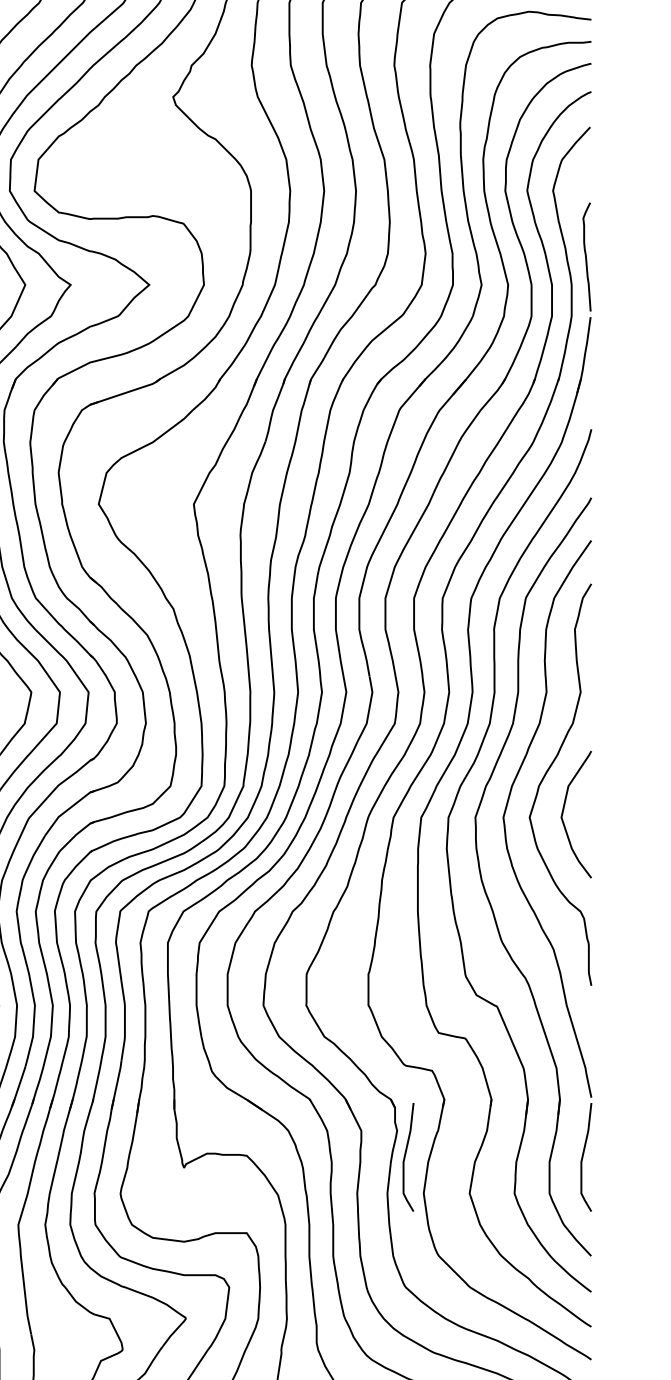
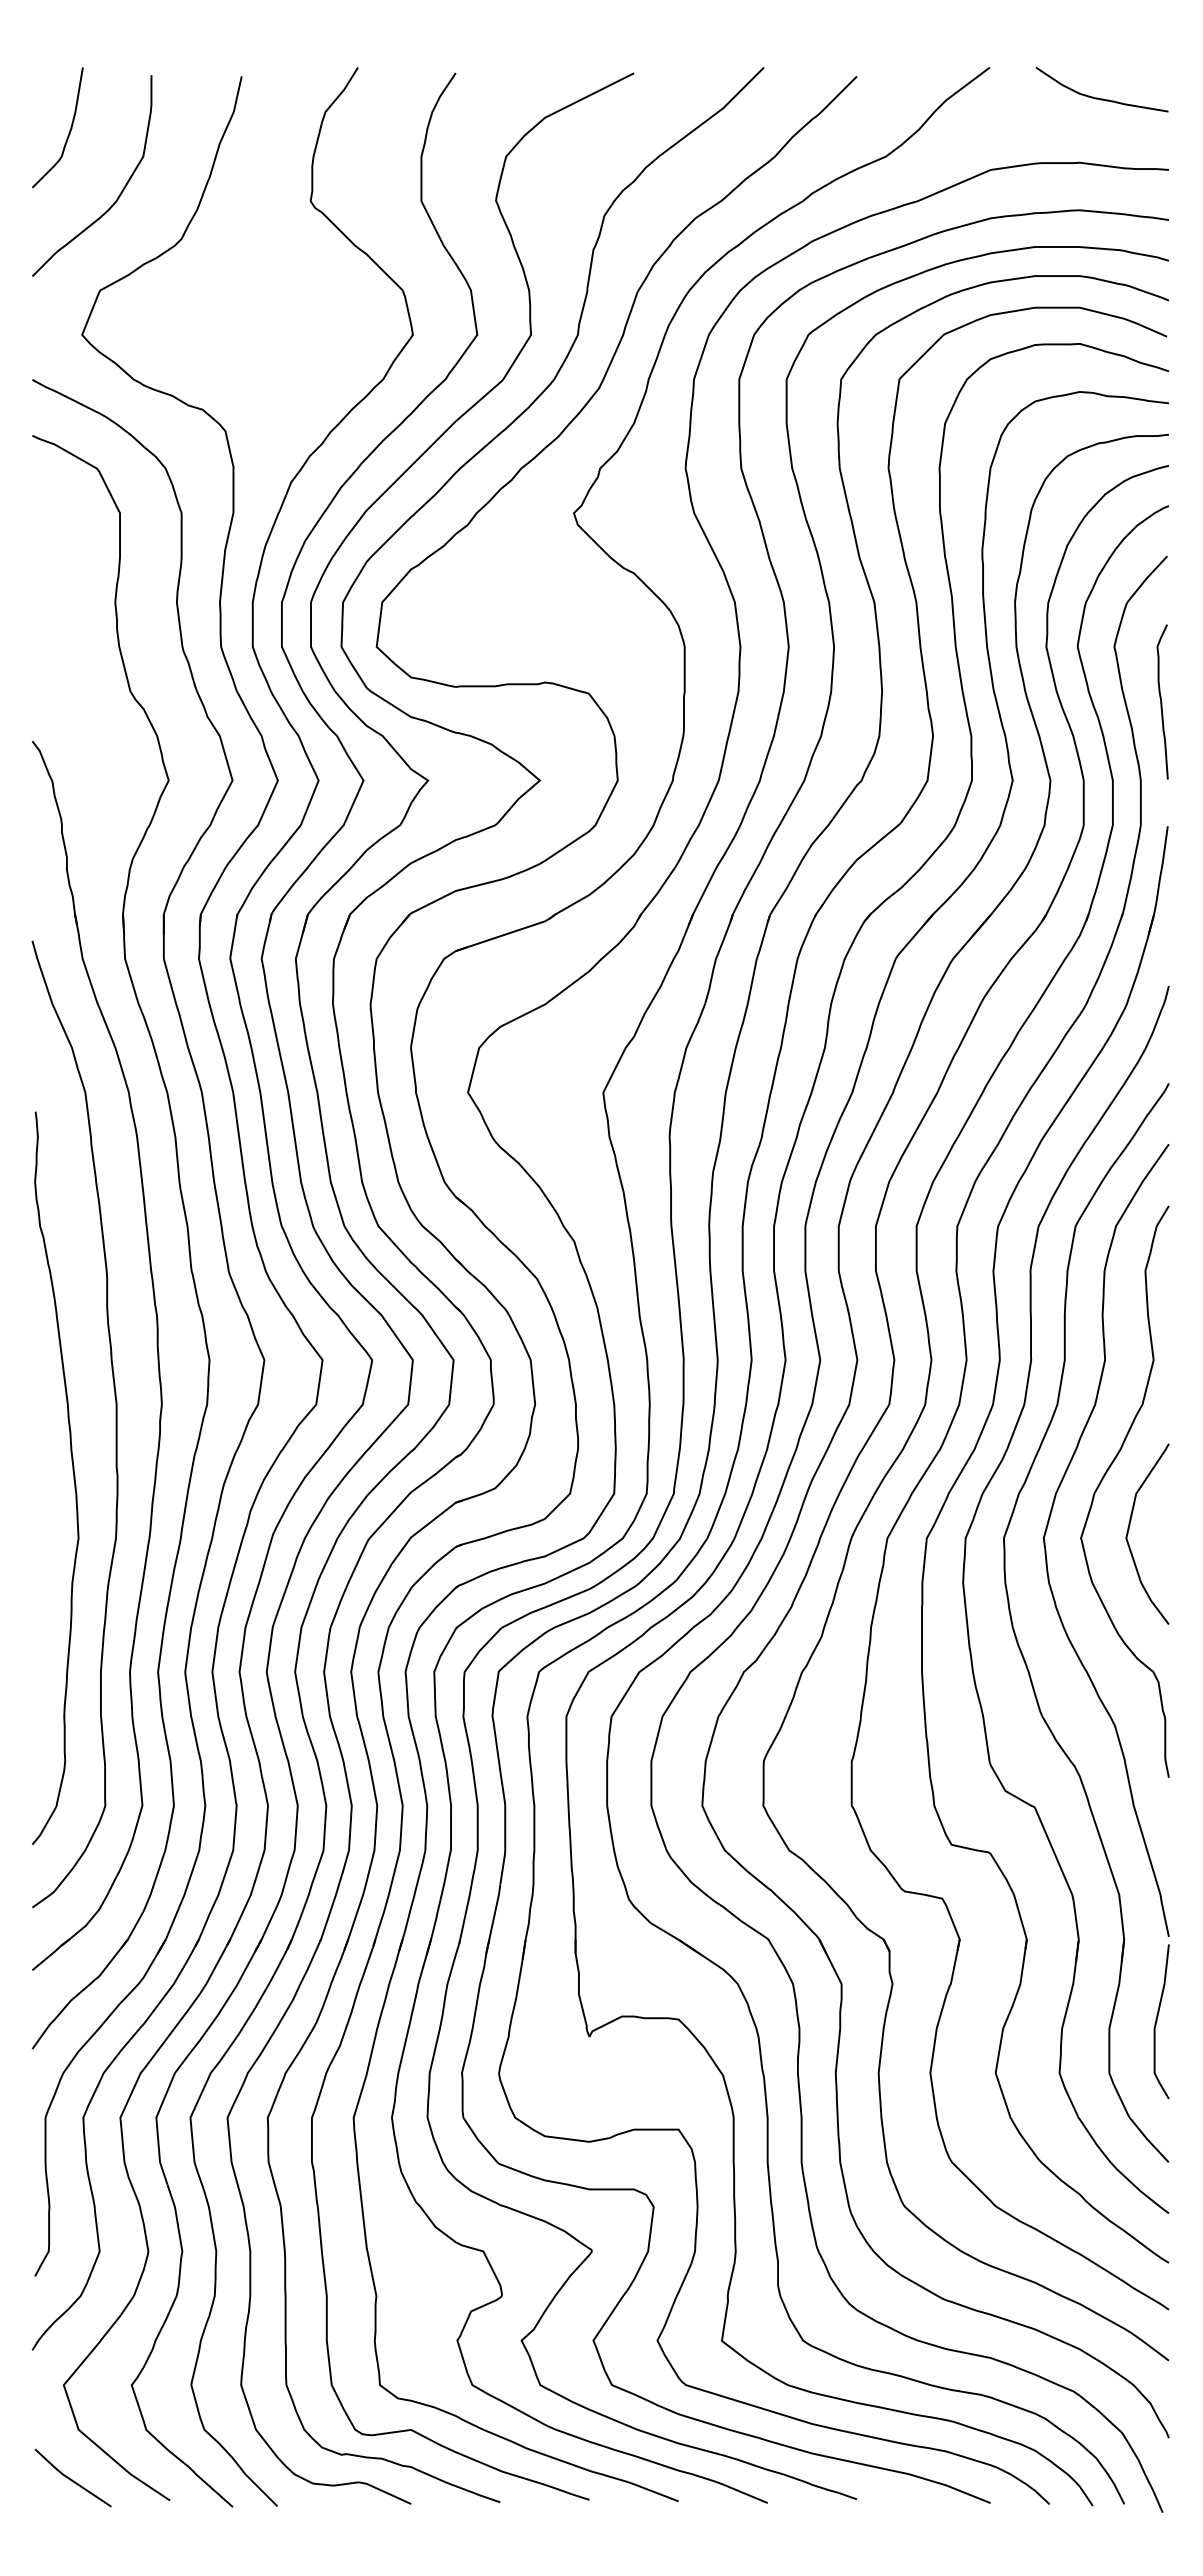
curve: (586, 256) -> (1161, 701), moved
curve: (405, 1157) -> (904, 2021), removed

